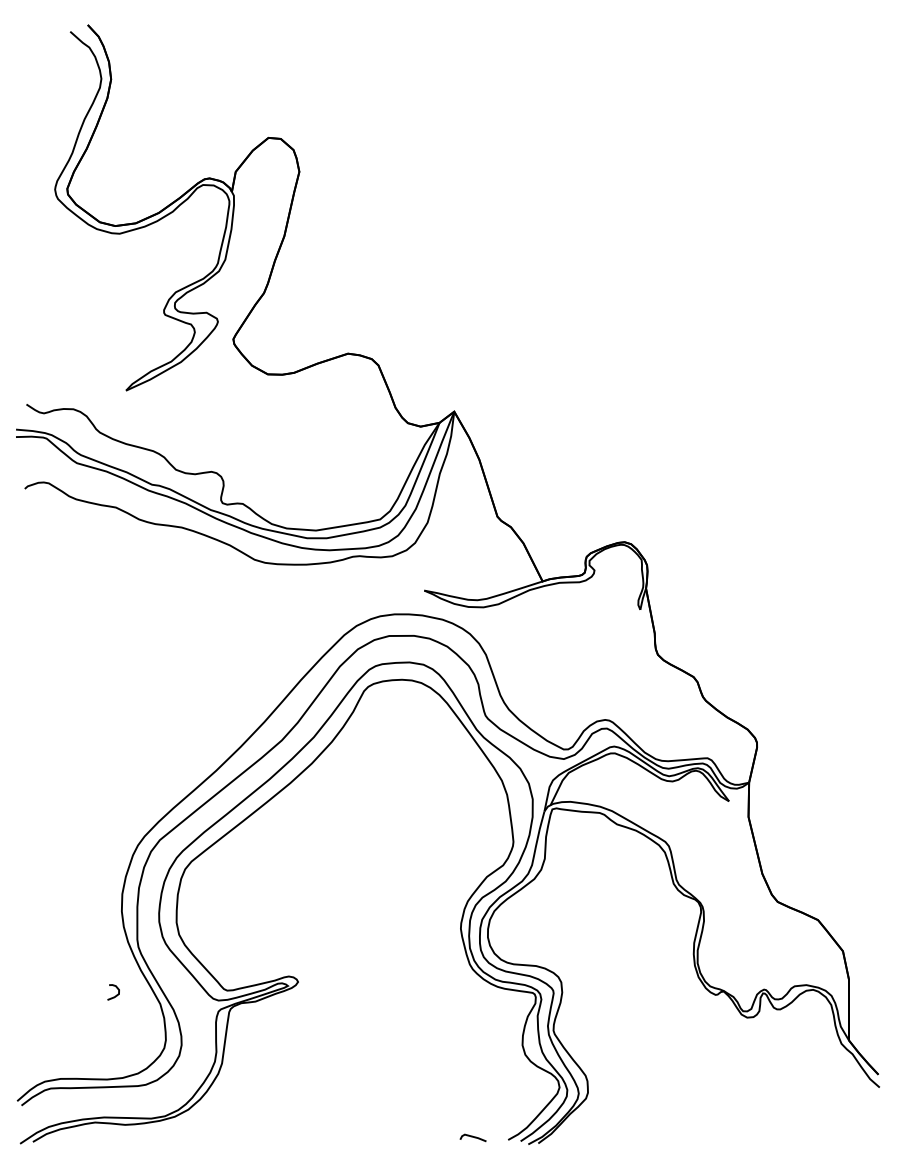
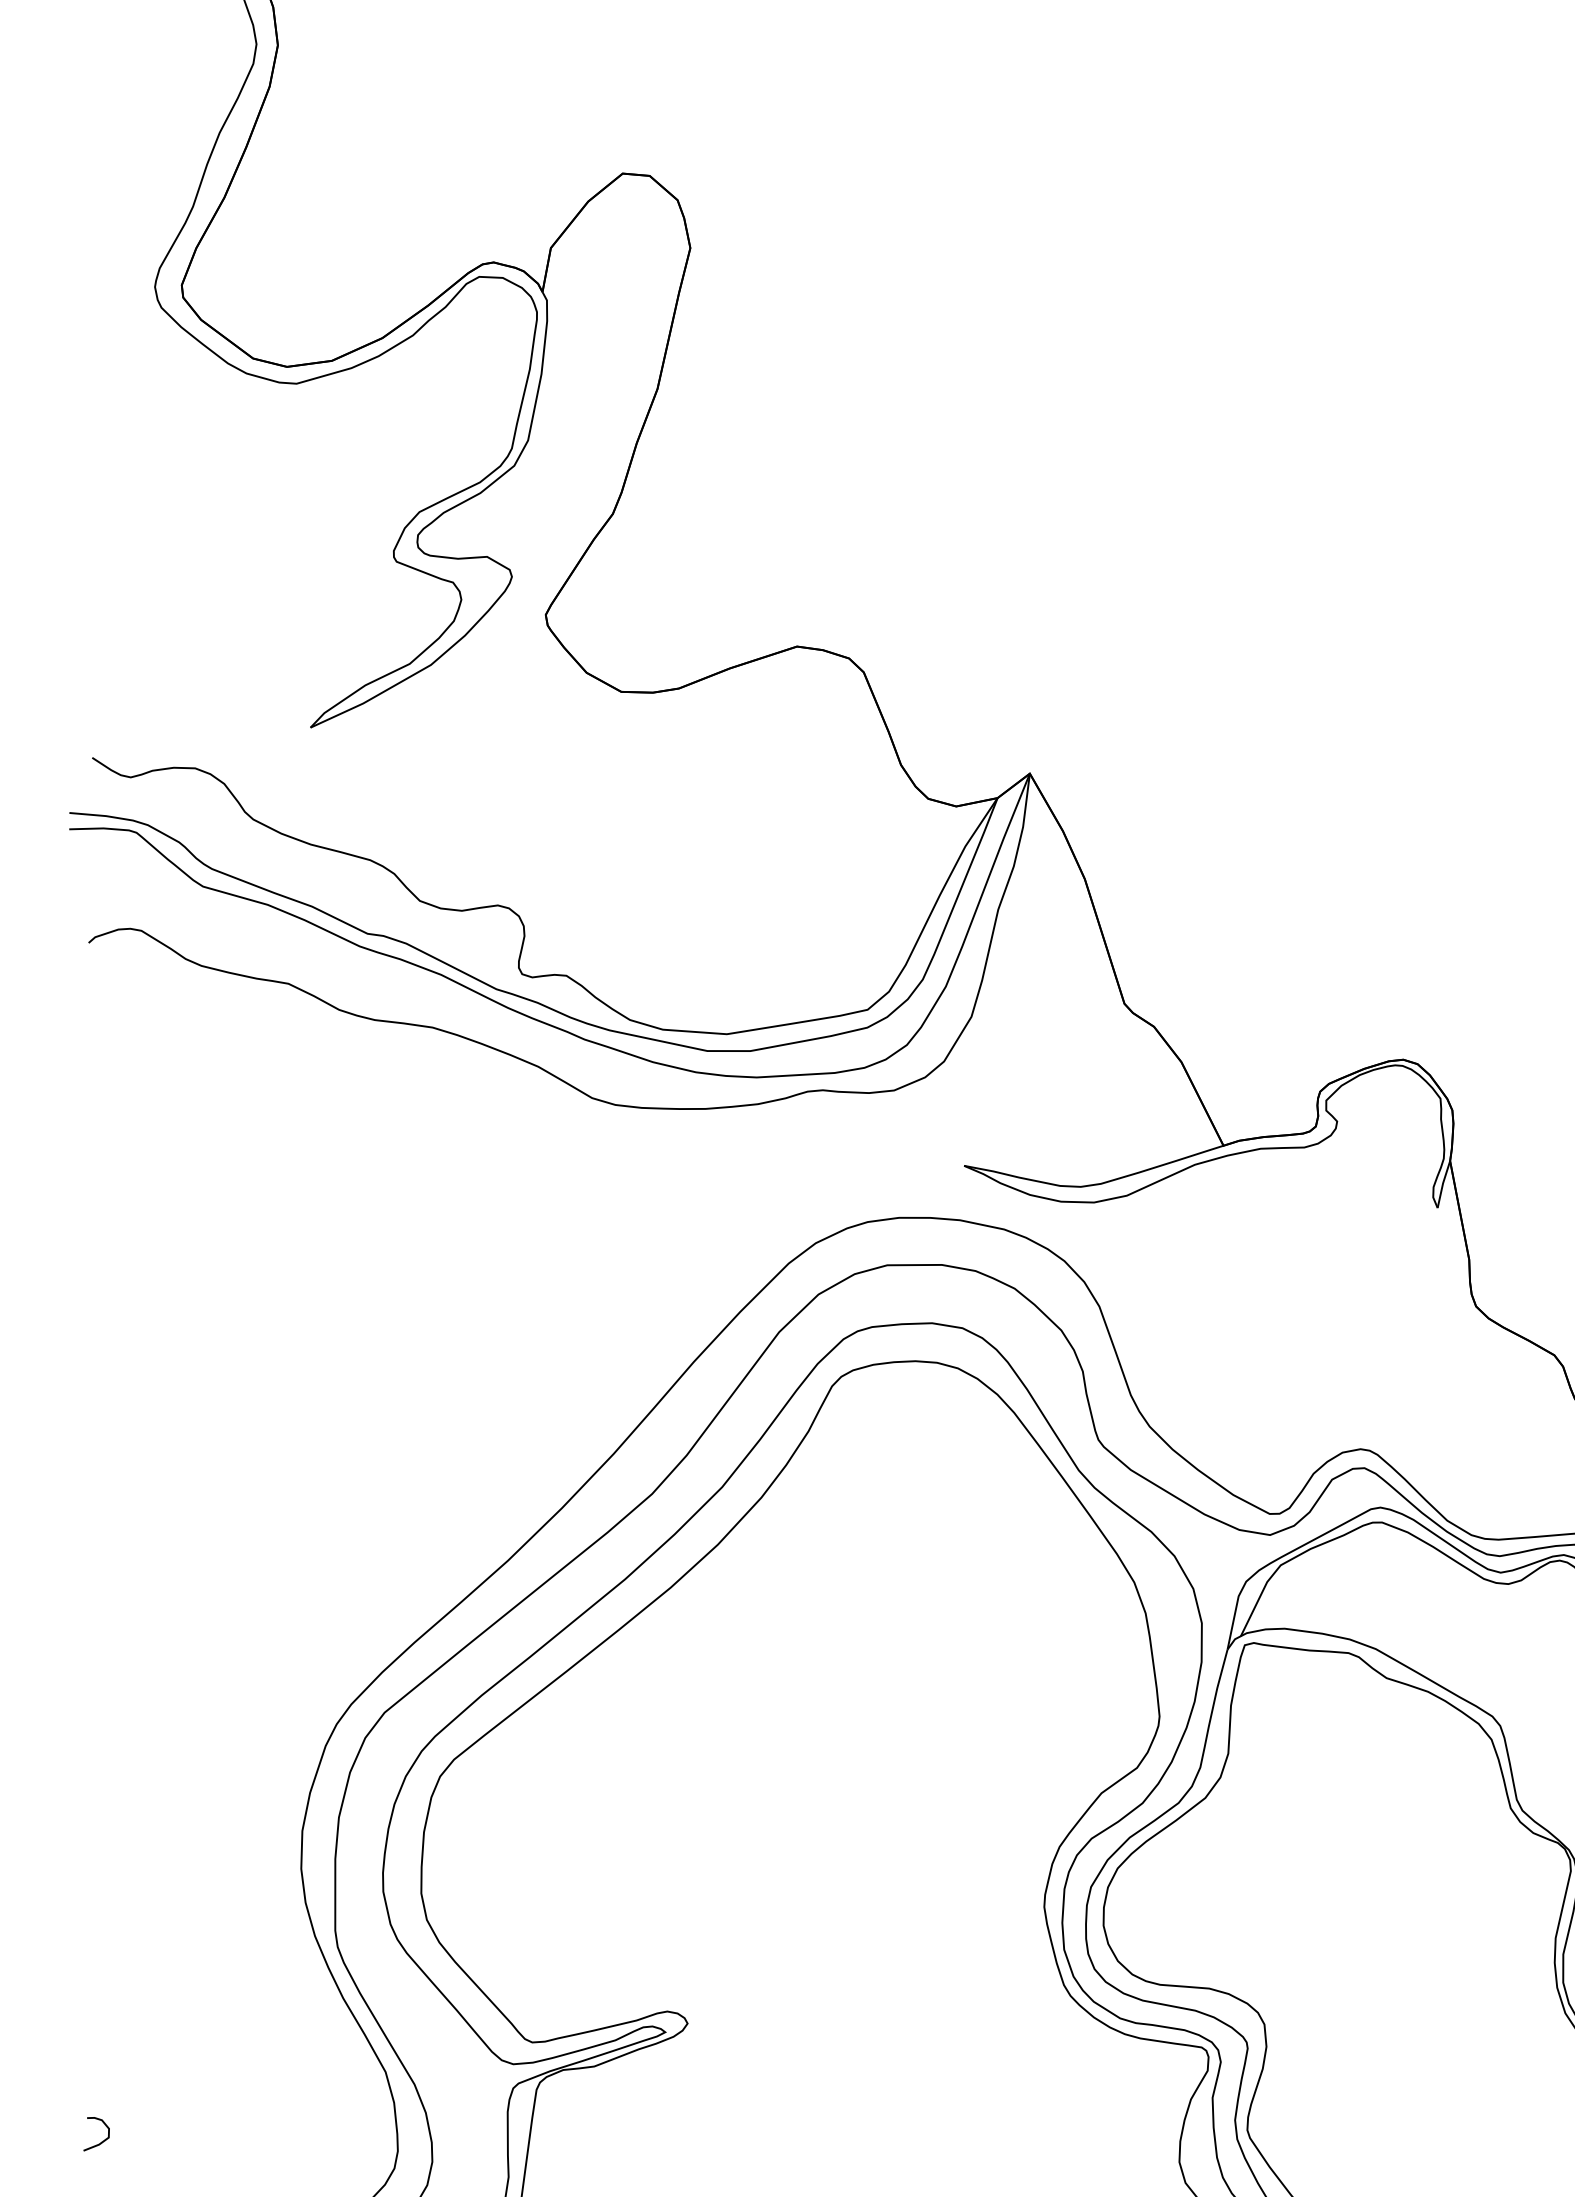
curve: (116, 994) -> (103, 2138), moved

